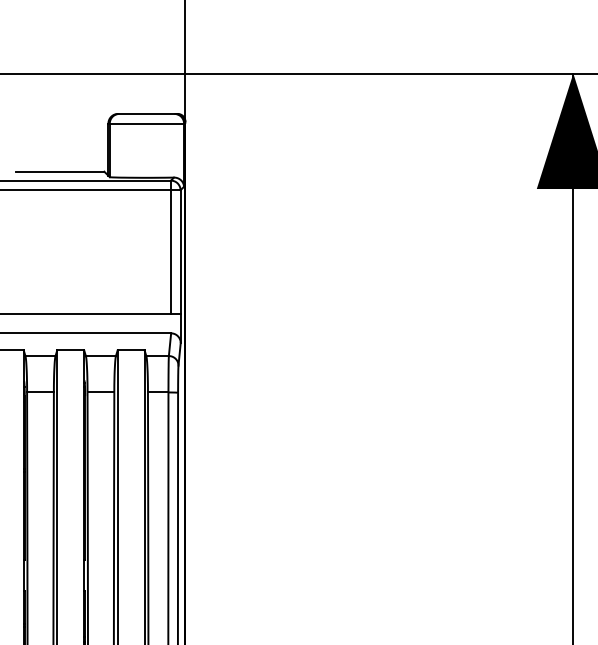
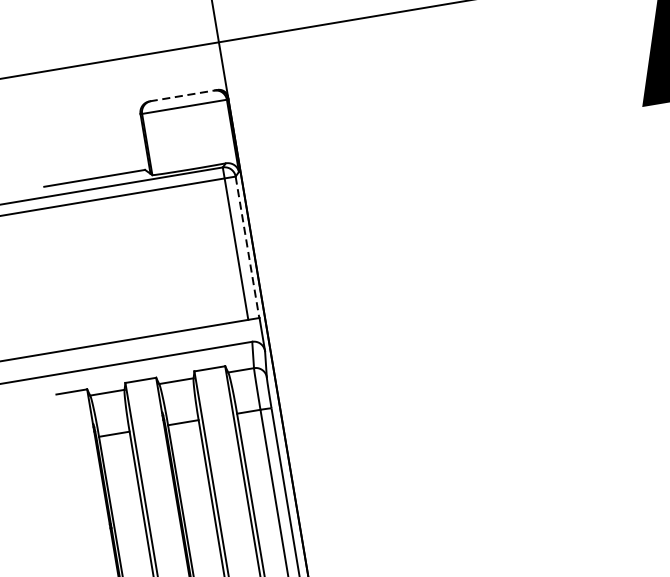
line: (147, 113) -> (183, 95), solid -> dashed
line: (180, 252) -> (247, 247), solid -> dashed

